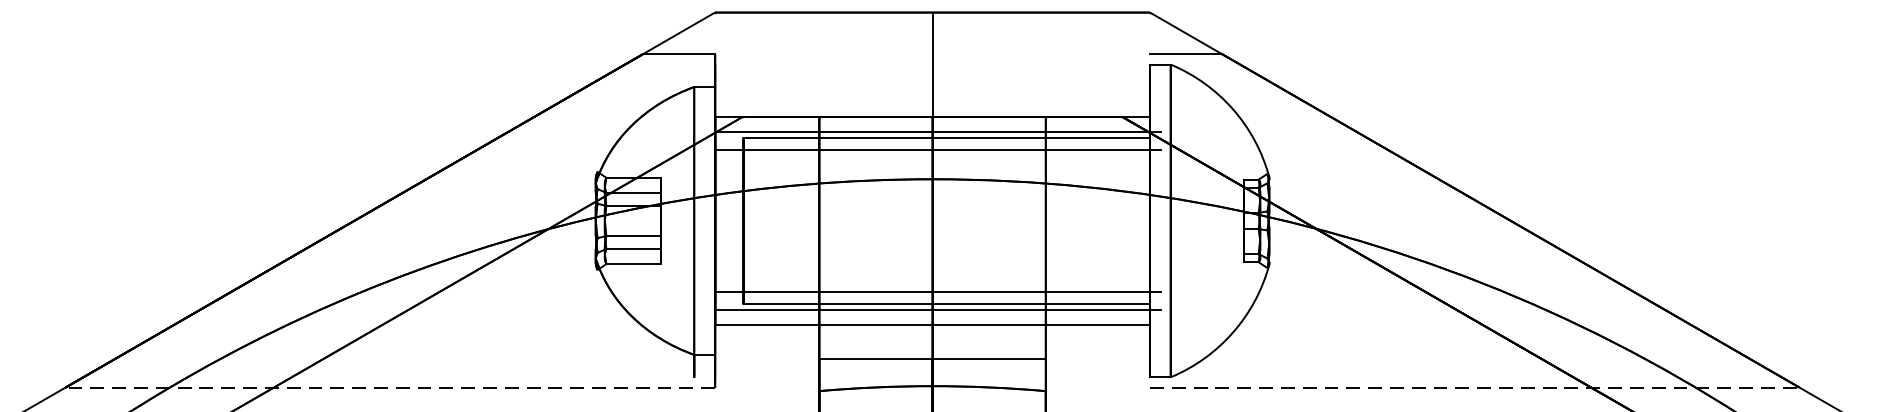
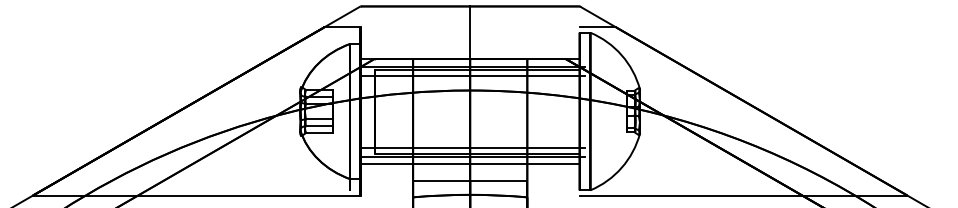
line: (389, 387) -> (196, 195), dashed -> solid
line: (1474, 387) -> (743, 195), dashed -> solid

